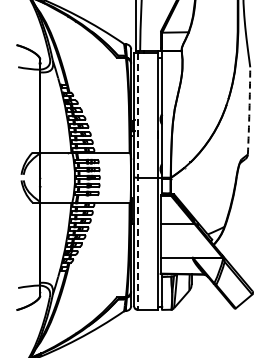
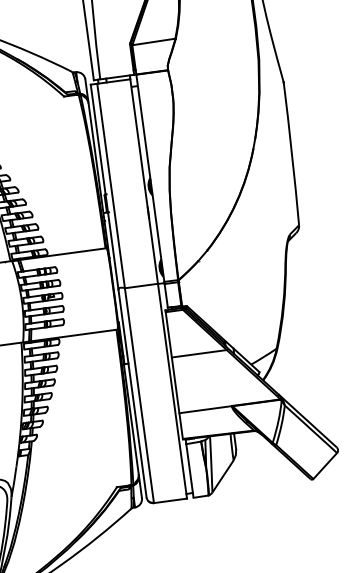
arc: (249, 111) -> (292, 154), dashed -> solid
line: (138, 181) -> (126, 293), dashed -> solid

